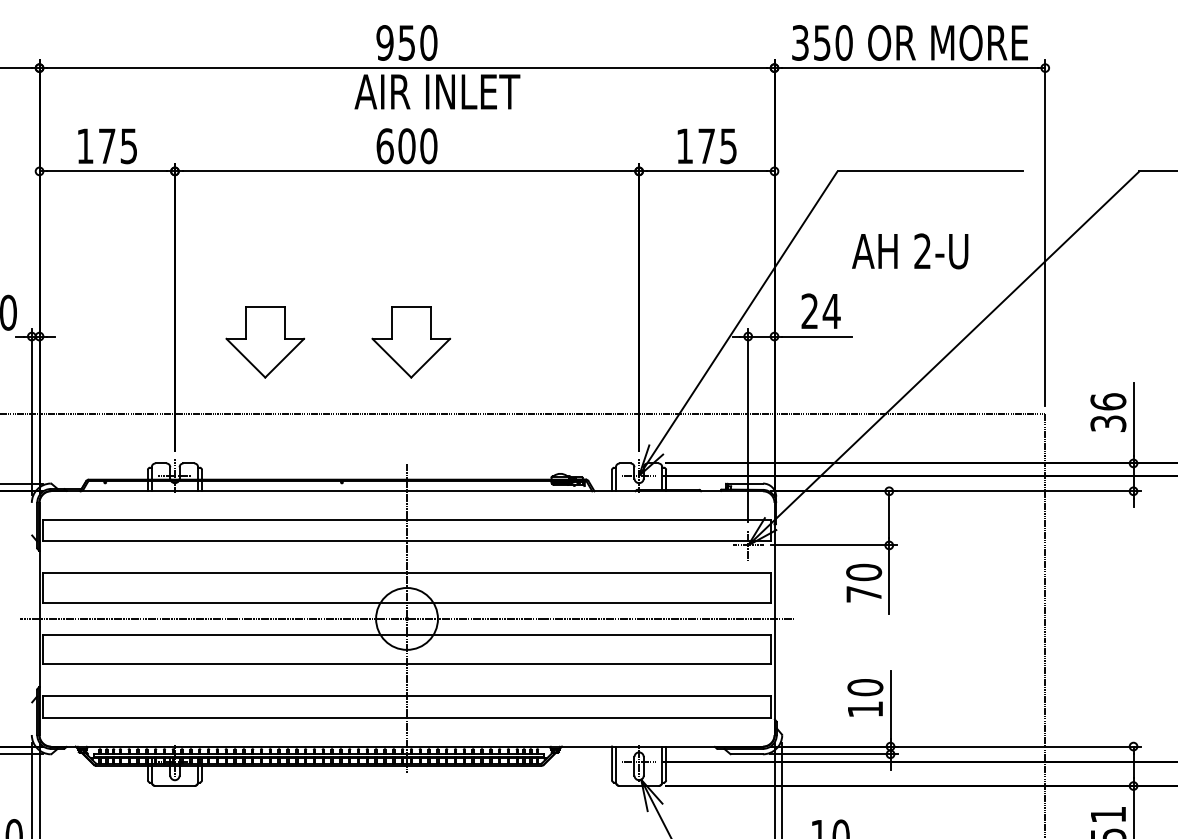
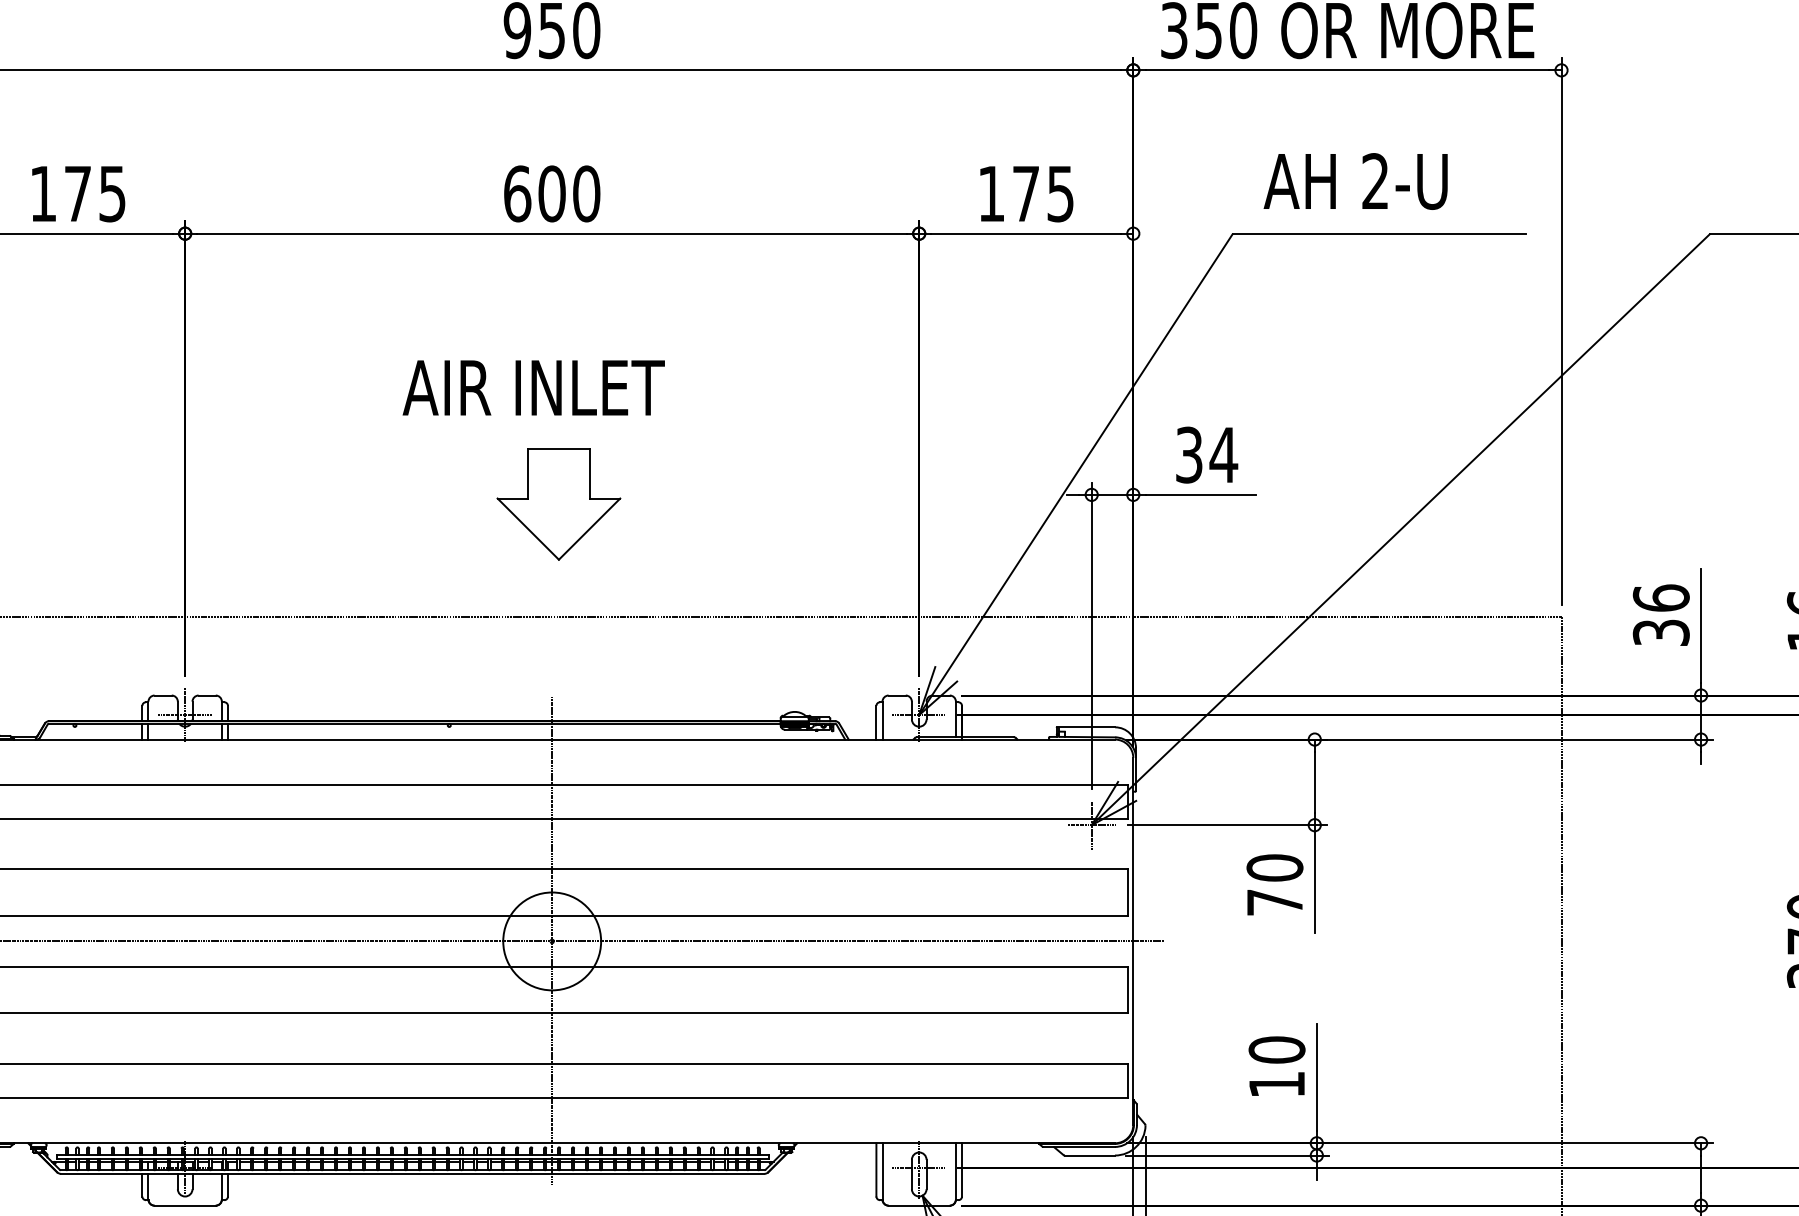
text: (437, 91) -> (533, 387), moved
text: (910, 251) -> (1356, 181), moved
text: (809, 311) -> (1188, 455), 24 -> 34
part: (265, 342) -> (328, 504), removed

